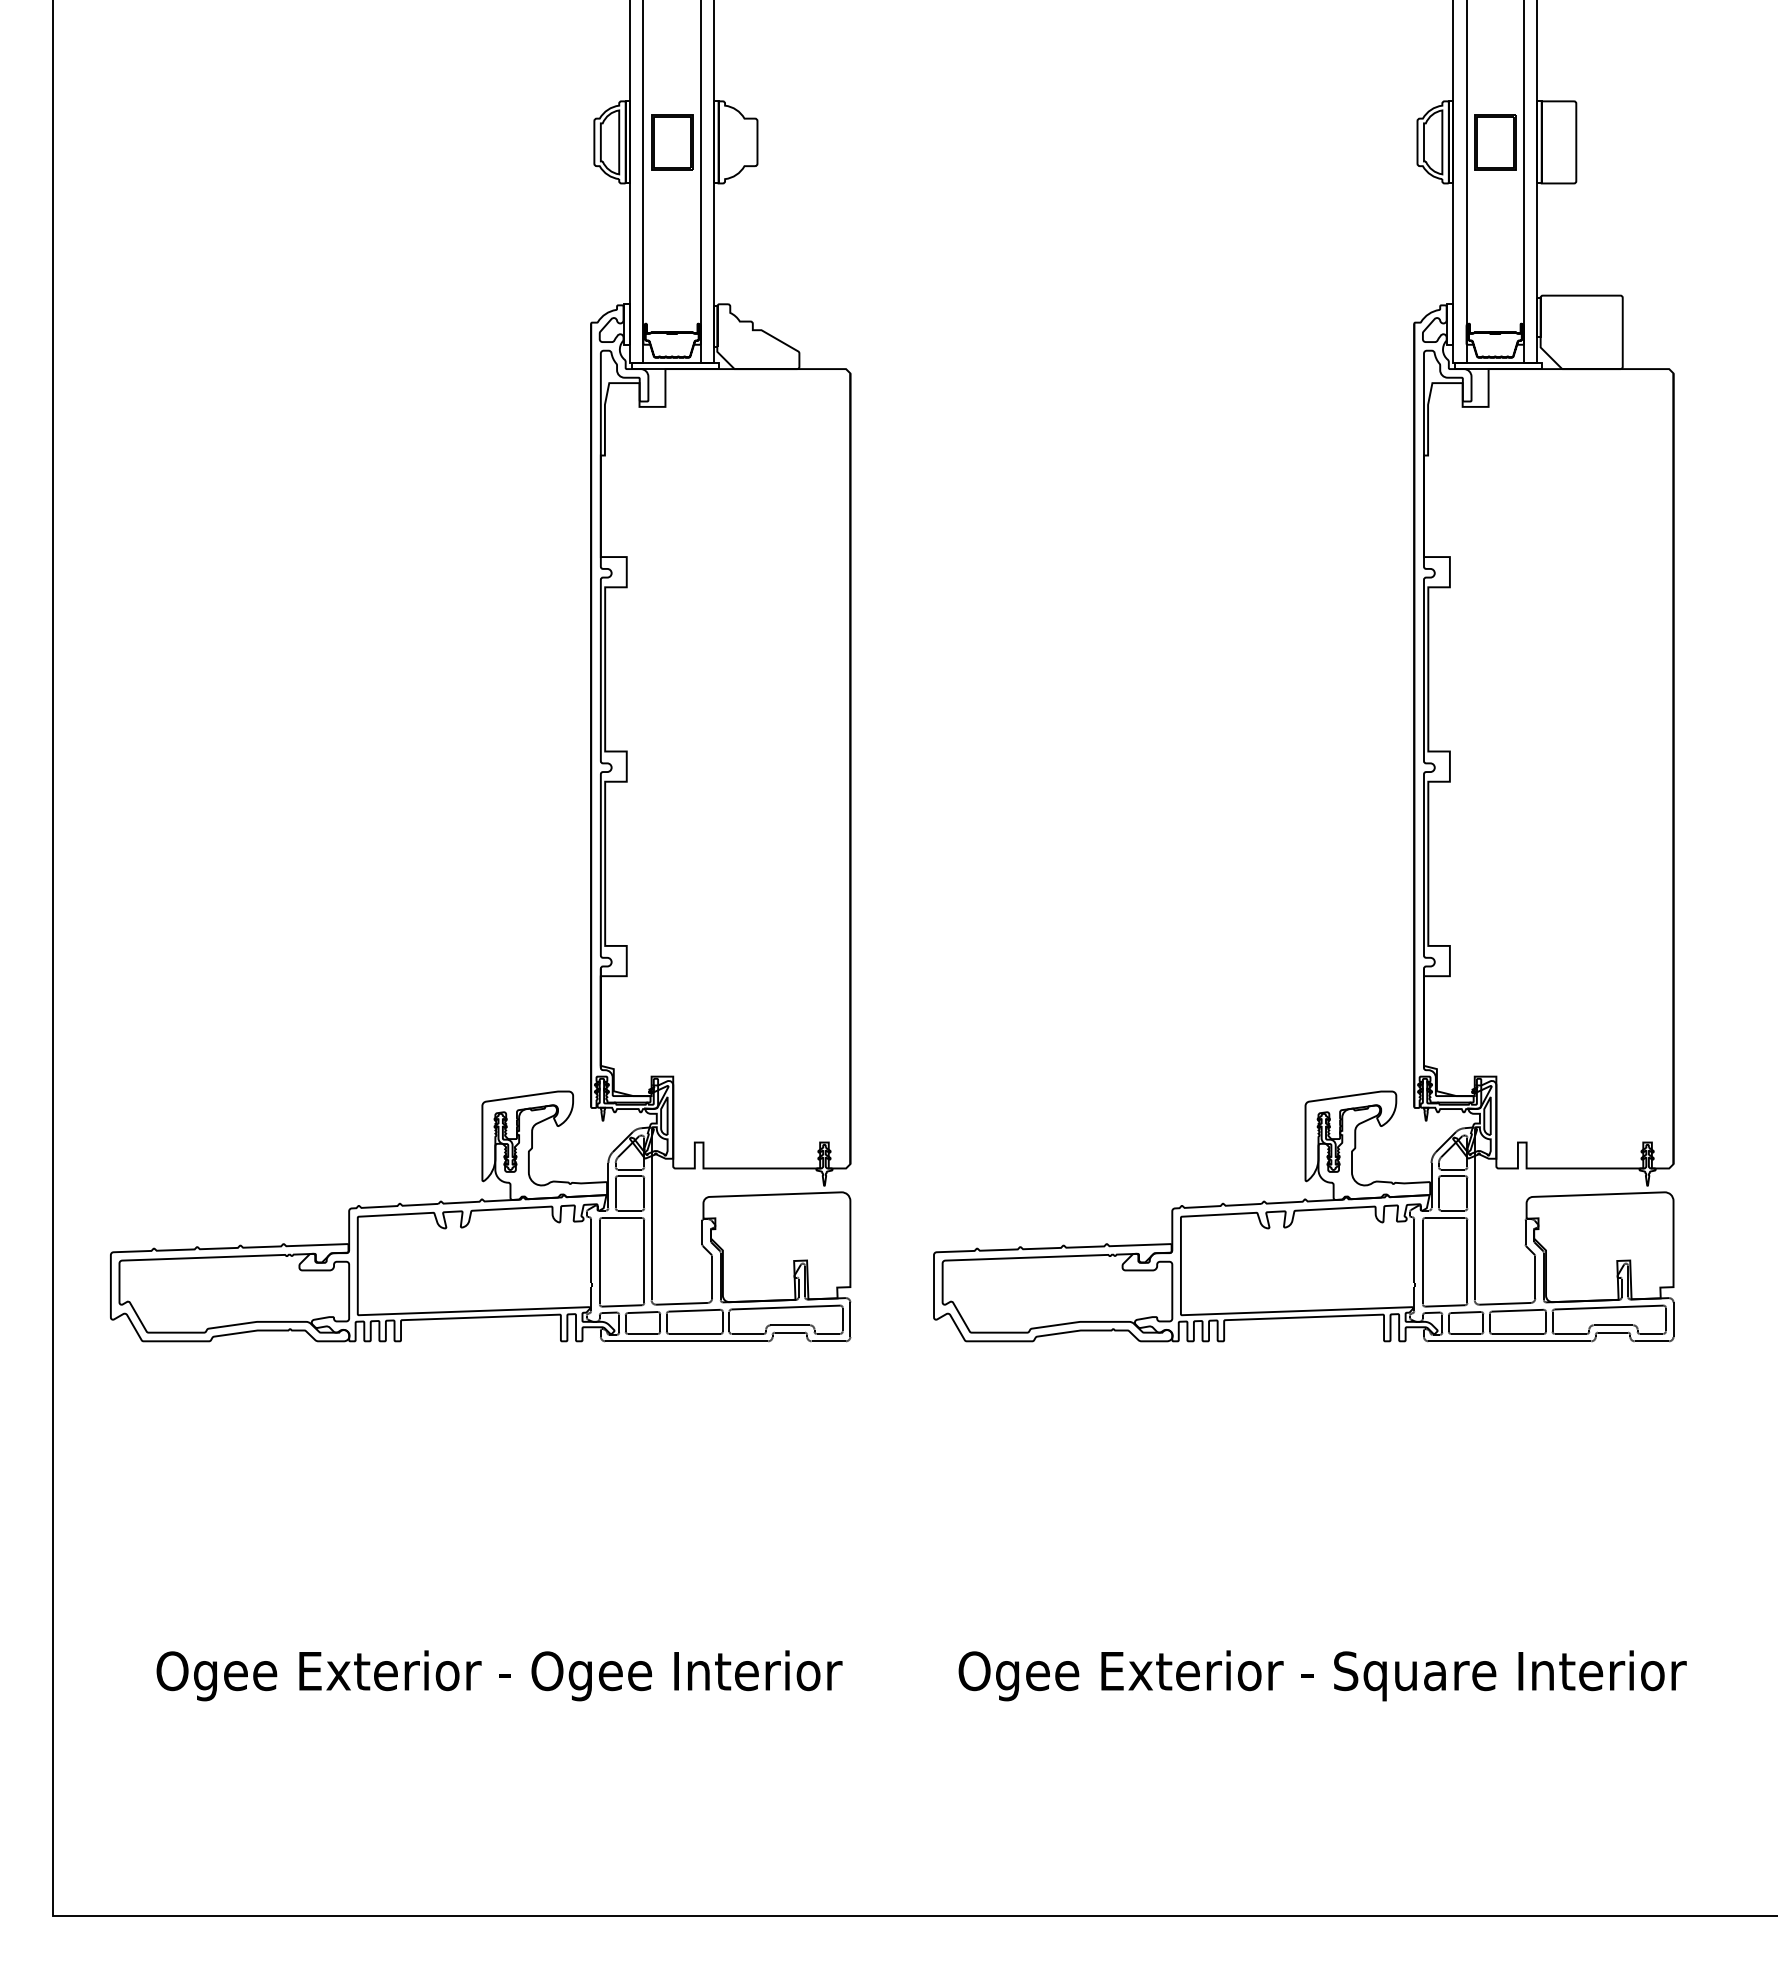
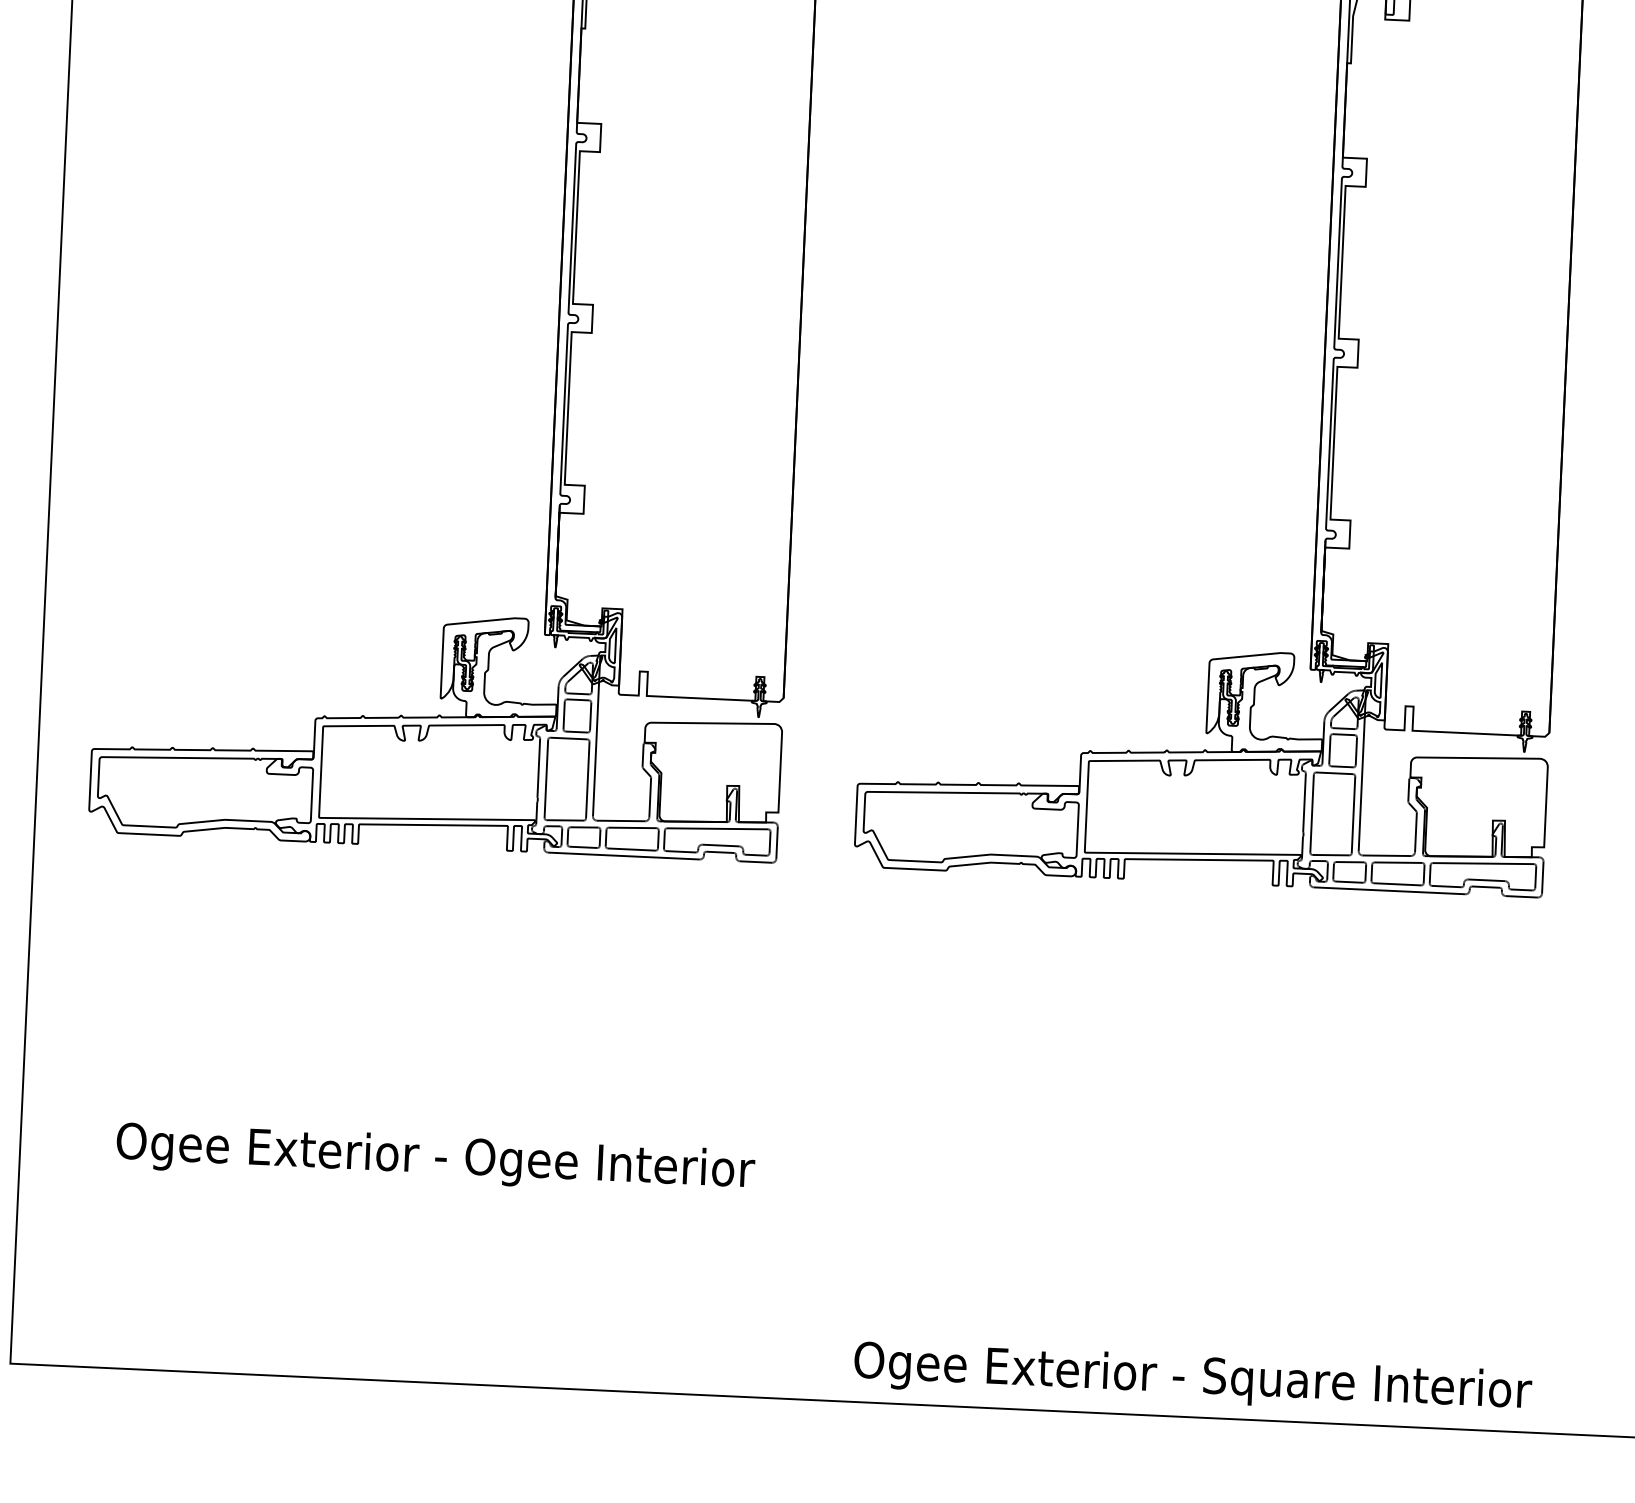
text: (1322, 1675) -> (1192, 1378), moved

